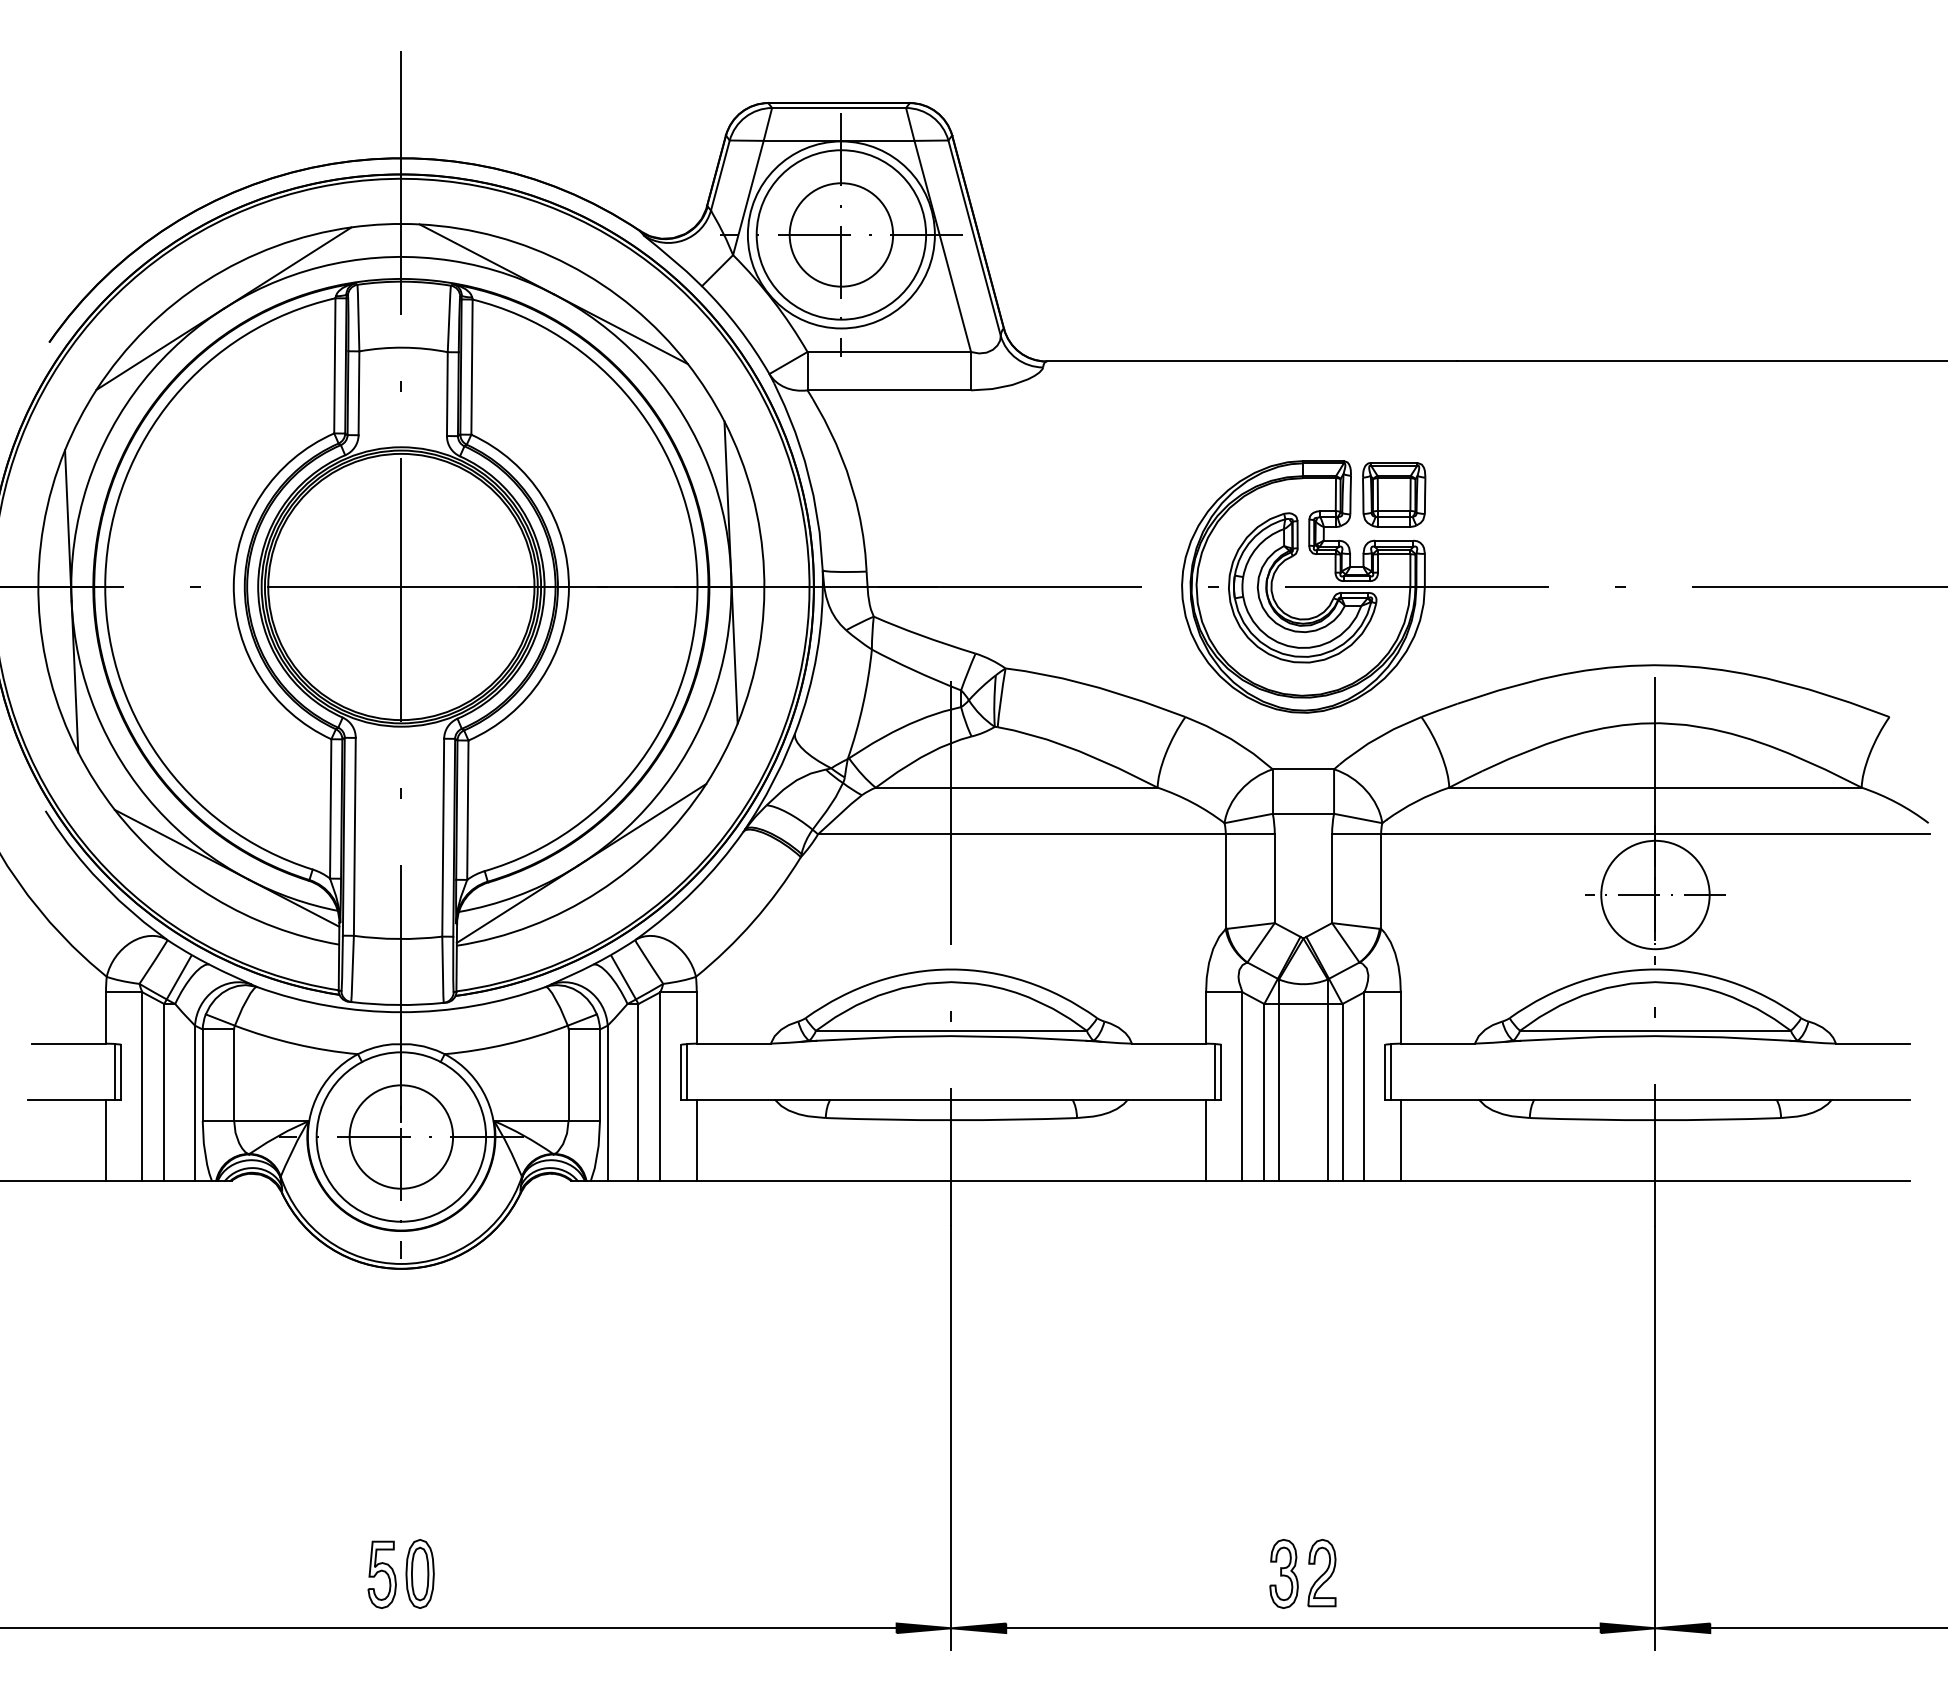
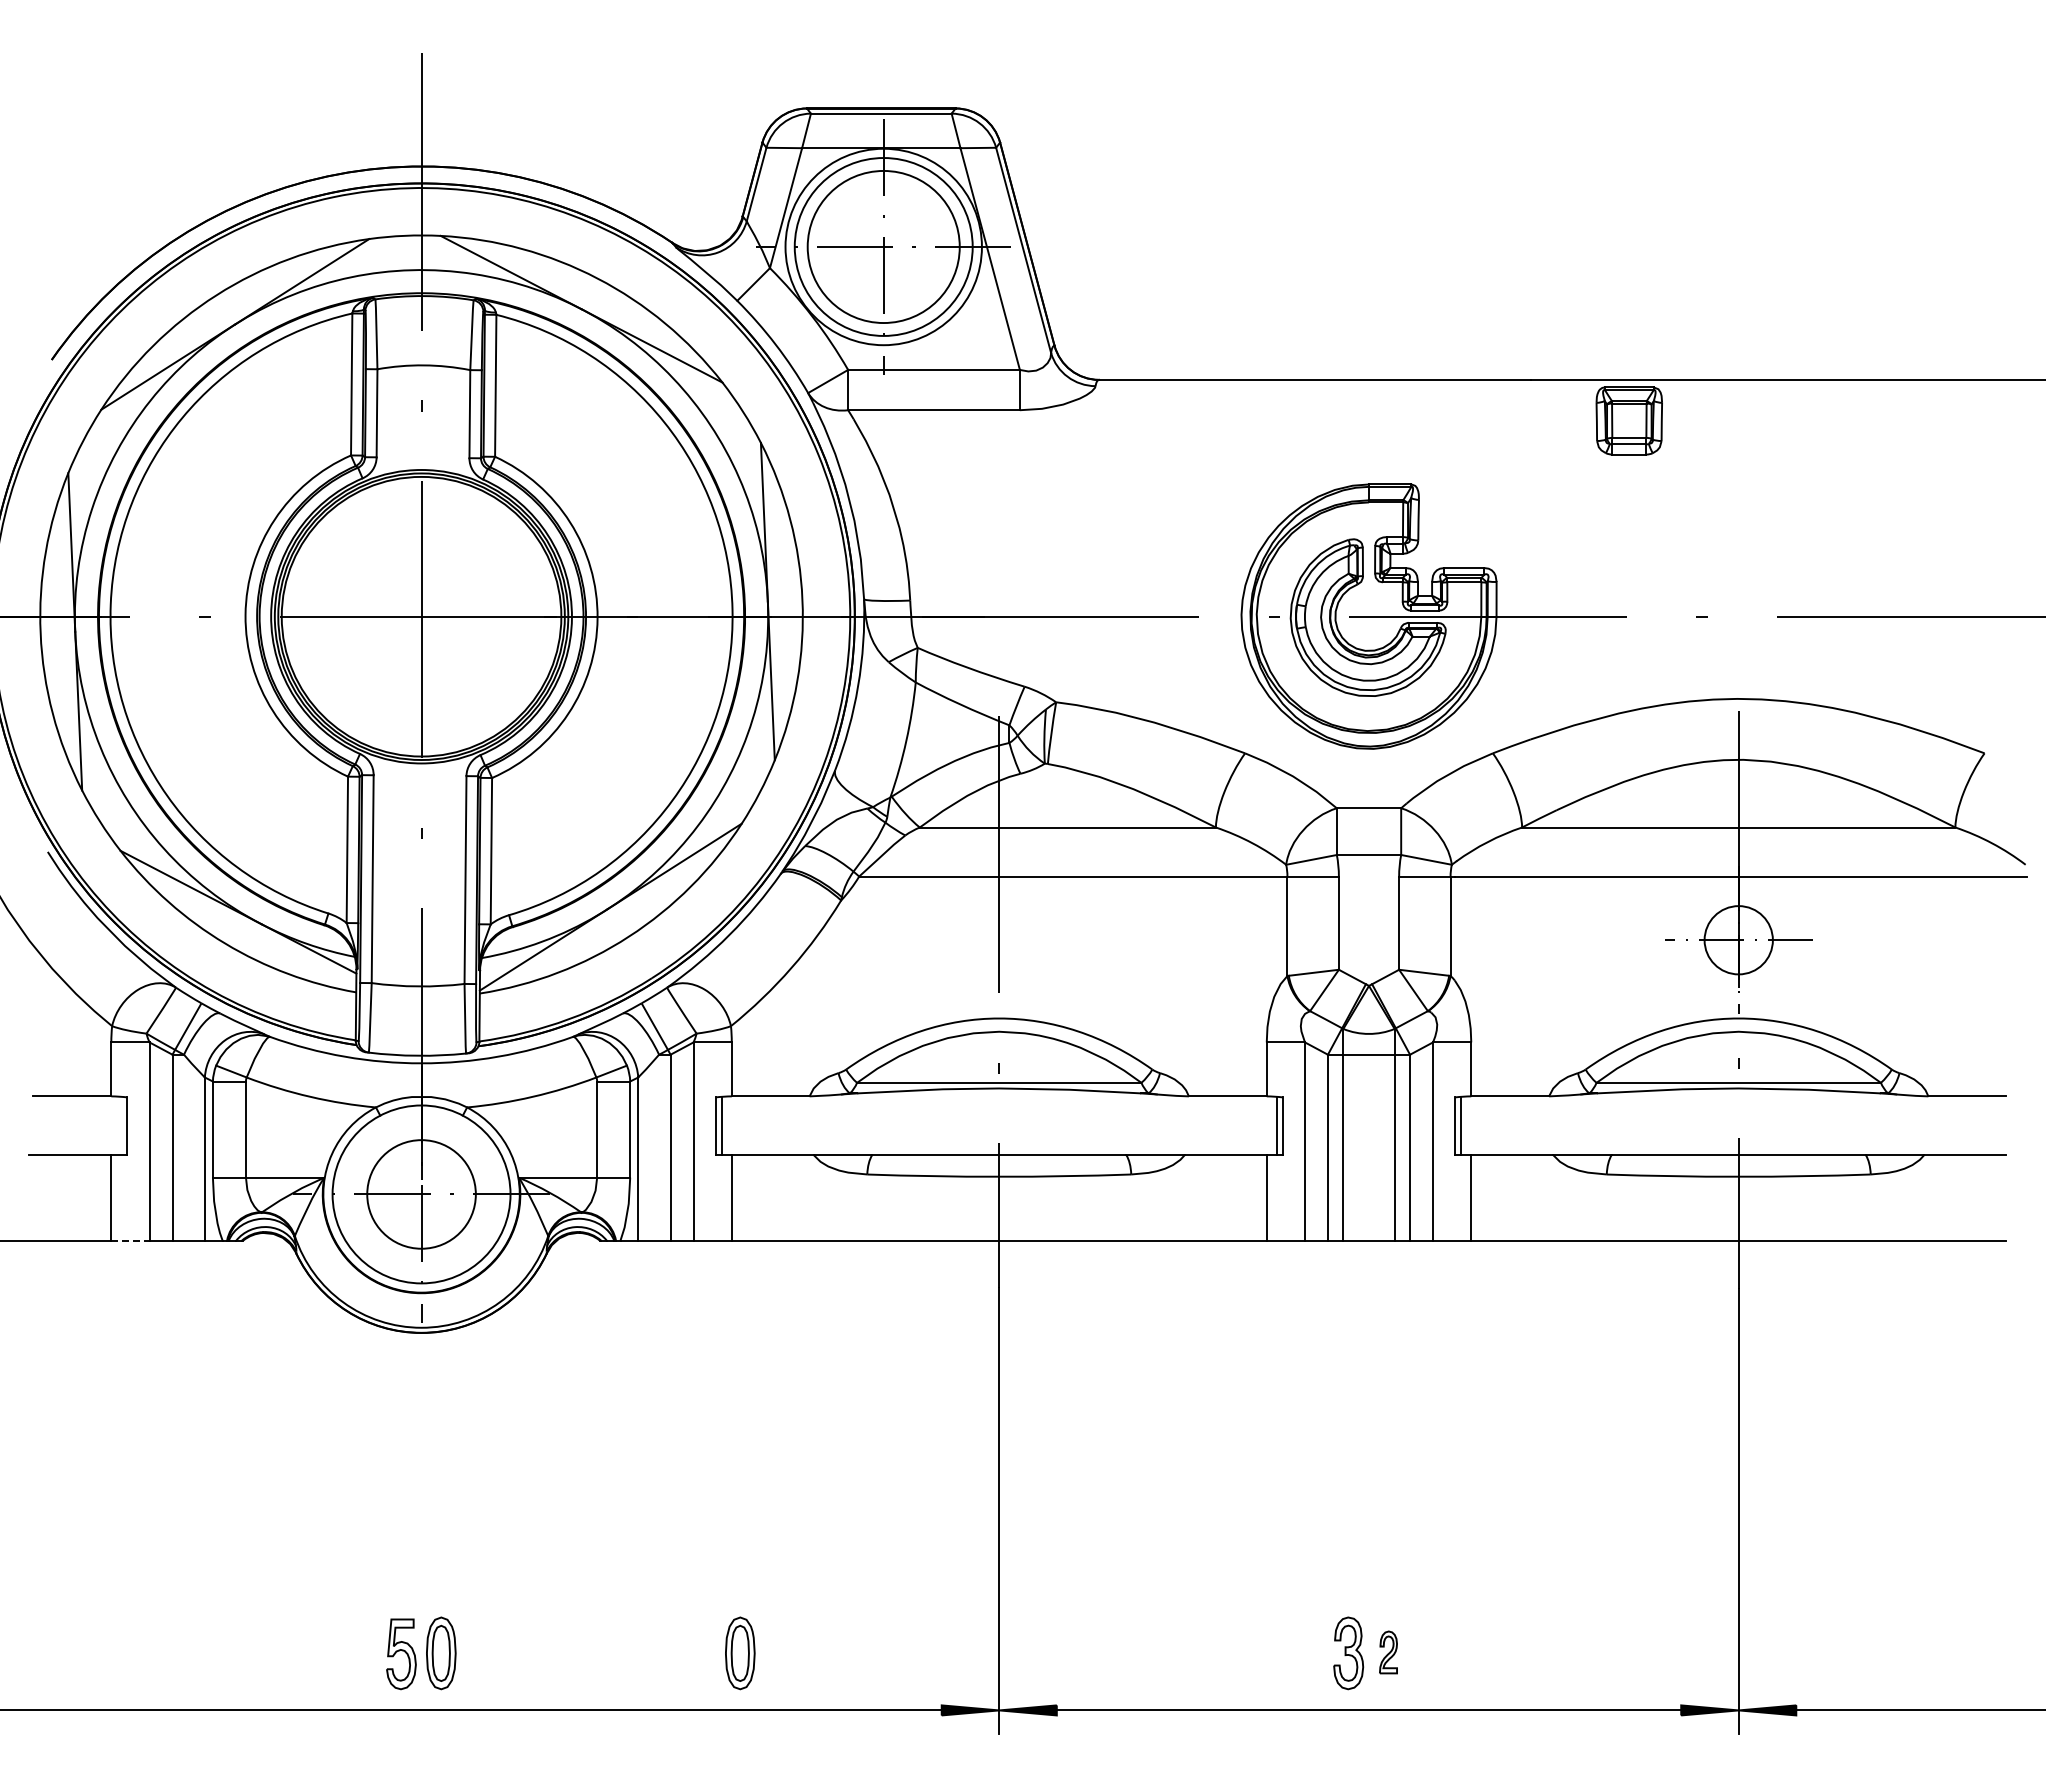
circle: (841, 234) -> (883, 246), size x1.4
part: (1393, 494) -> (1628, 420), moved
circle: (1655, 895) -> (1738, 940), size x0.6
line: (115, 1071) -> (121, 1125), removed
line: (124, 1180) -> (130, 1240), solid -> dashed
part: (1321, 1573) -> (1388, 1652), size x0.6
part: (705, 1574) -> (740, 1653), added

